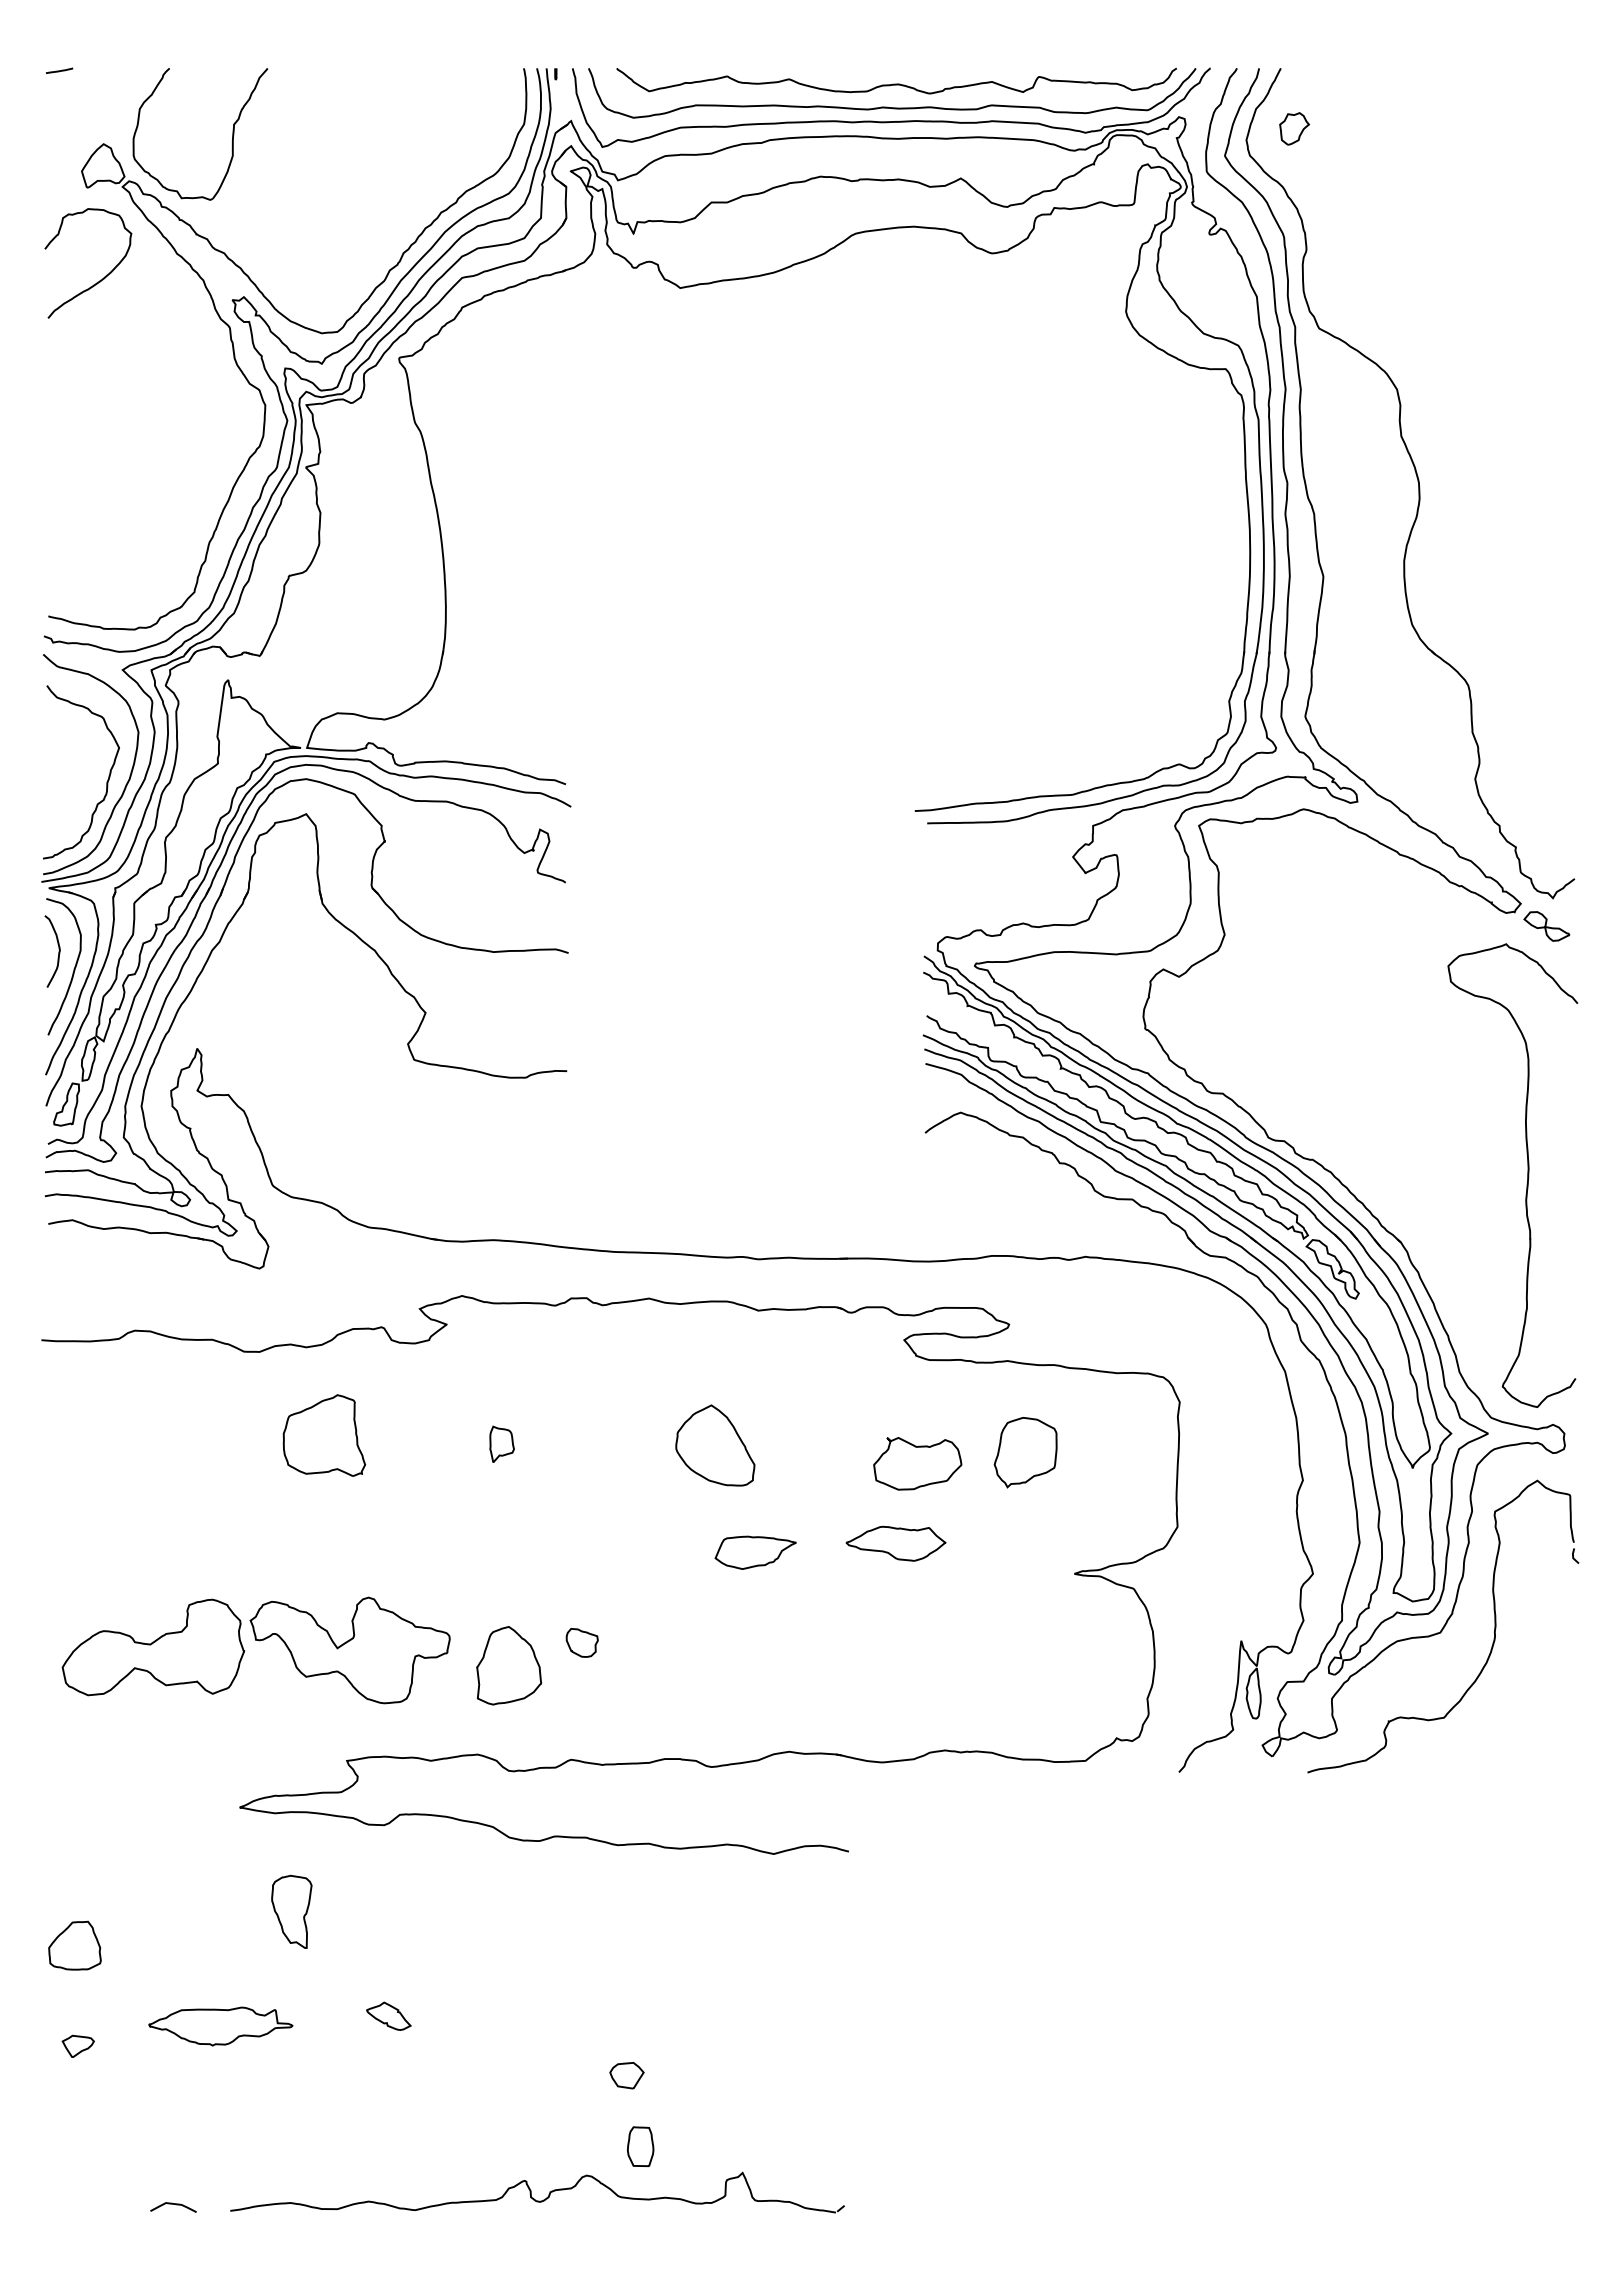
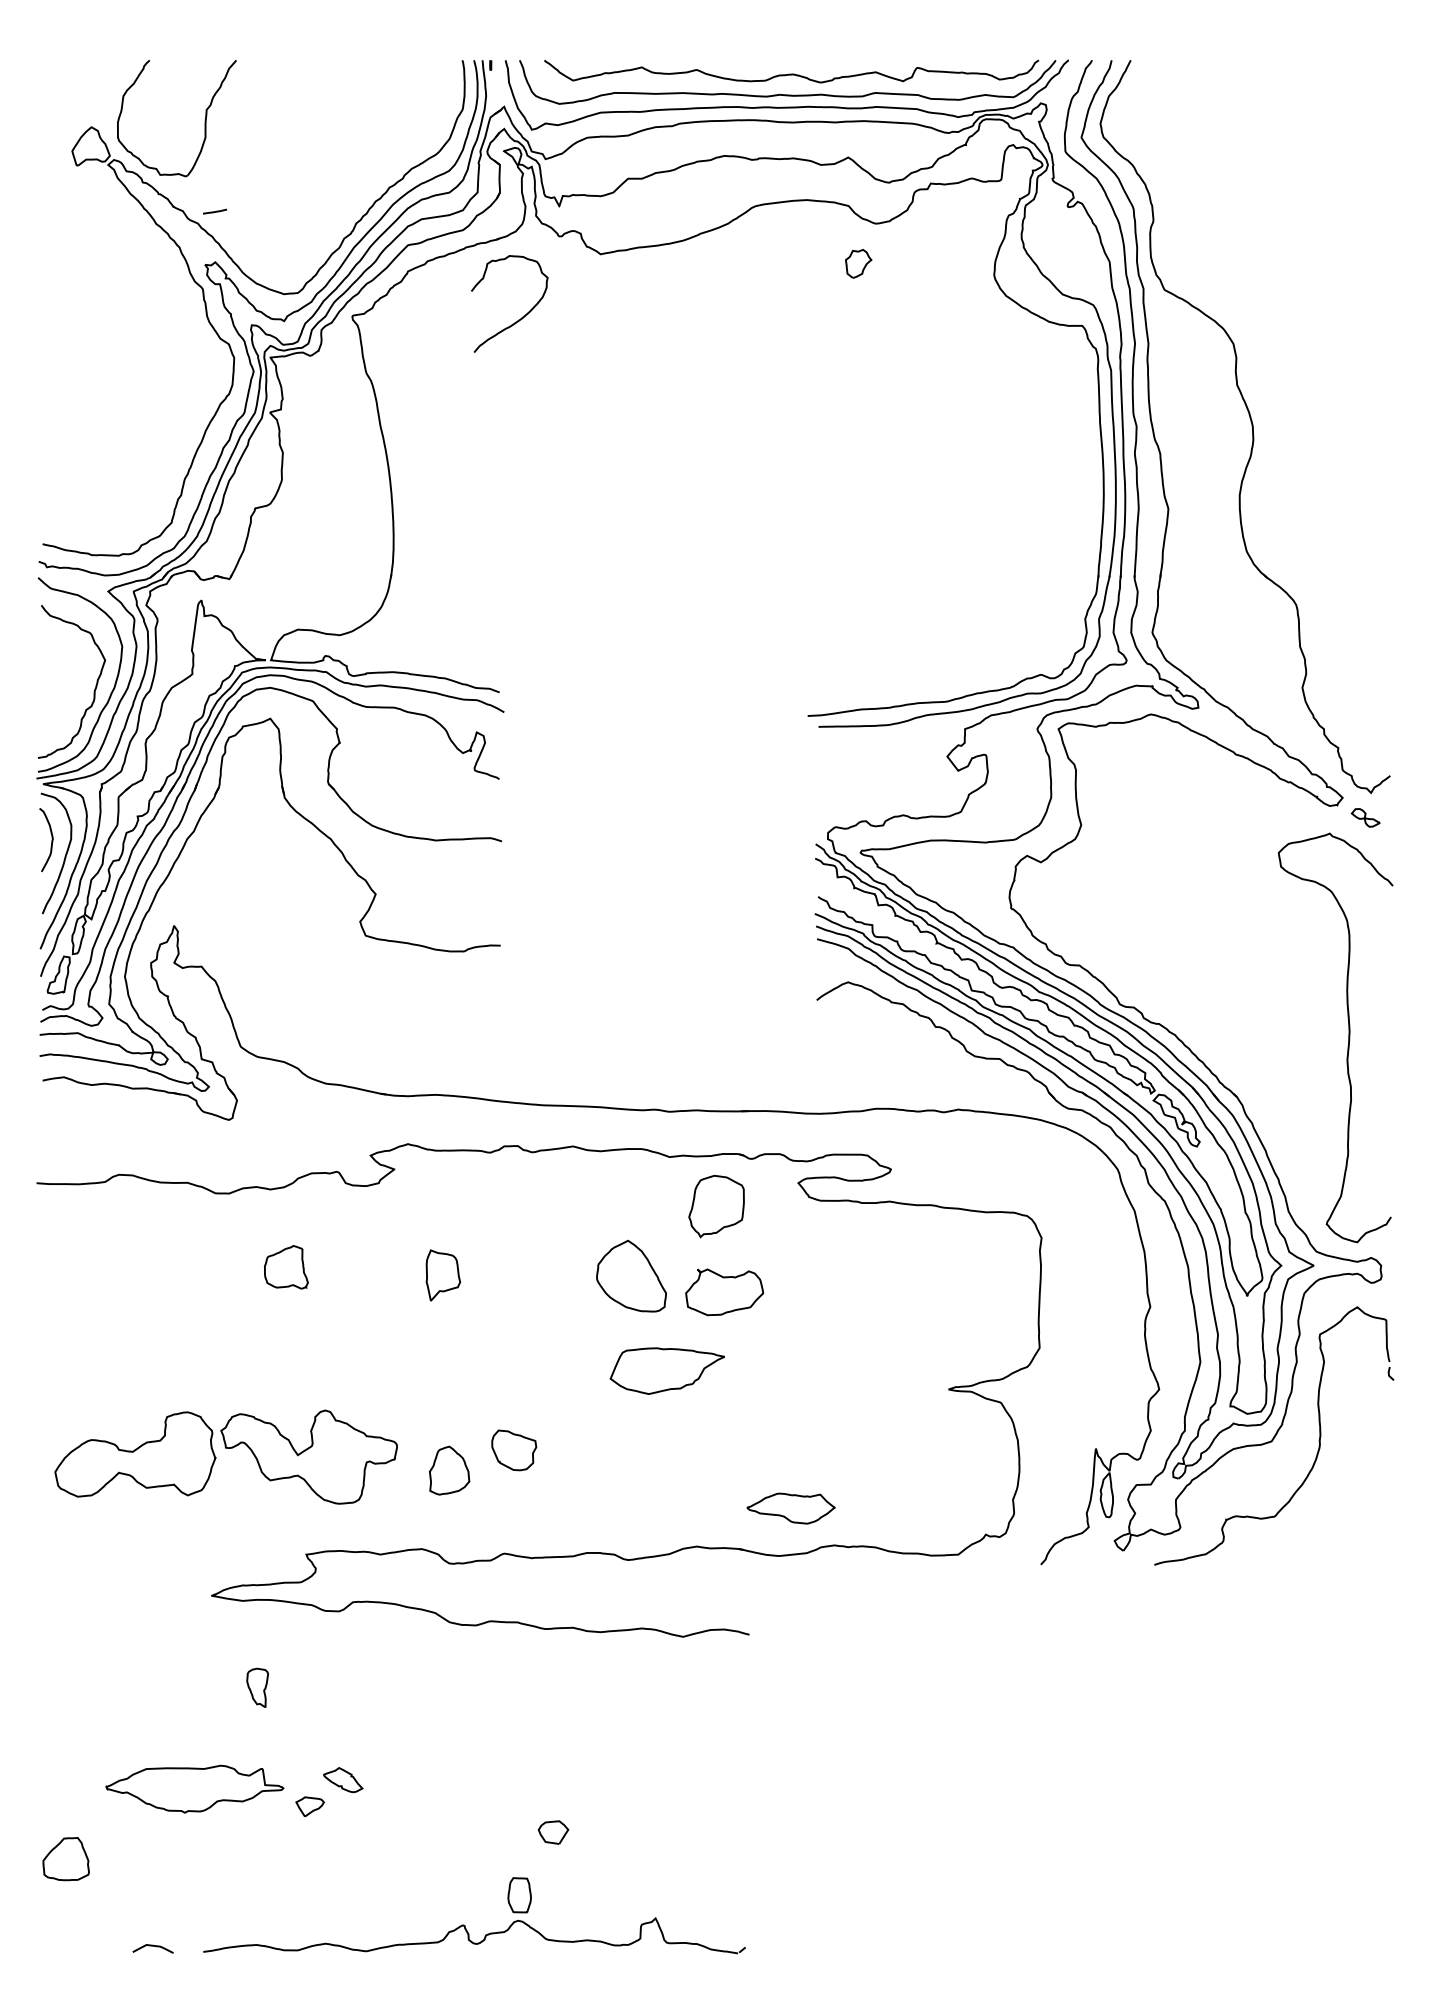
line: (59, 70) -> (214, 211), moved
part: (1294, 128) -> (858, 263), moved
curve: (99, 280) -> (519, 319), moved
part: (1546, 926) -> (1365, 817), size x0.7
part: (324, 1435) -> (286, 1267), size x0.6
part: (501, 1443) -> (442, 1274), size x1.6
part: (1025, 1452) -> (716, 1206), moved
part: (917, 1463) -> (724, 1292), moved
part: (895, 1543) -> (790, 1508), moved
part: (755, 1552) -> (666, 1370), size x1.6
part: (581, 1642) -> (513, 1450), size x1.6
part: (509, 1665) -> (449, 1470), size x0.7
part: (291, 1911) -> (257, 1687), size x0.6
part: (74, 1945) -> (65, 1858), moved
part: (220, 2026) -> (194, 1789), size x1.4
part: (77, 2045) -> (309, 1805), moved
part: (640, 2146) -> (519, 1895), moved

